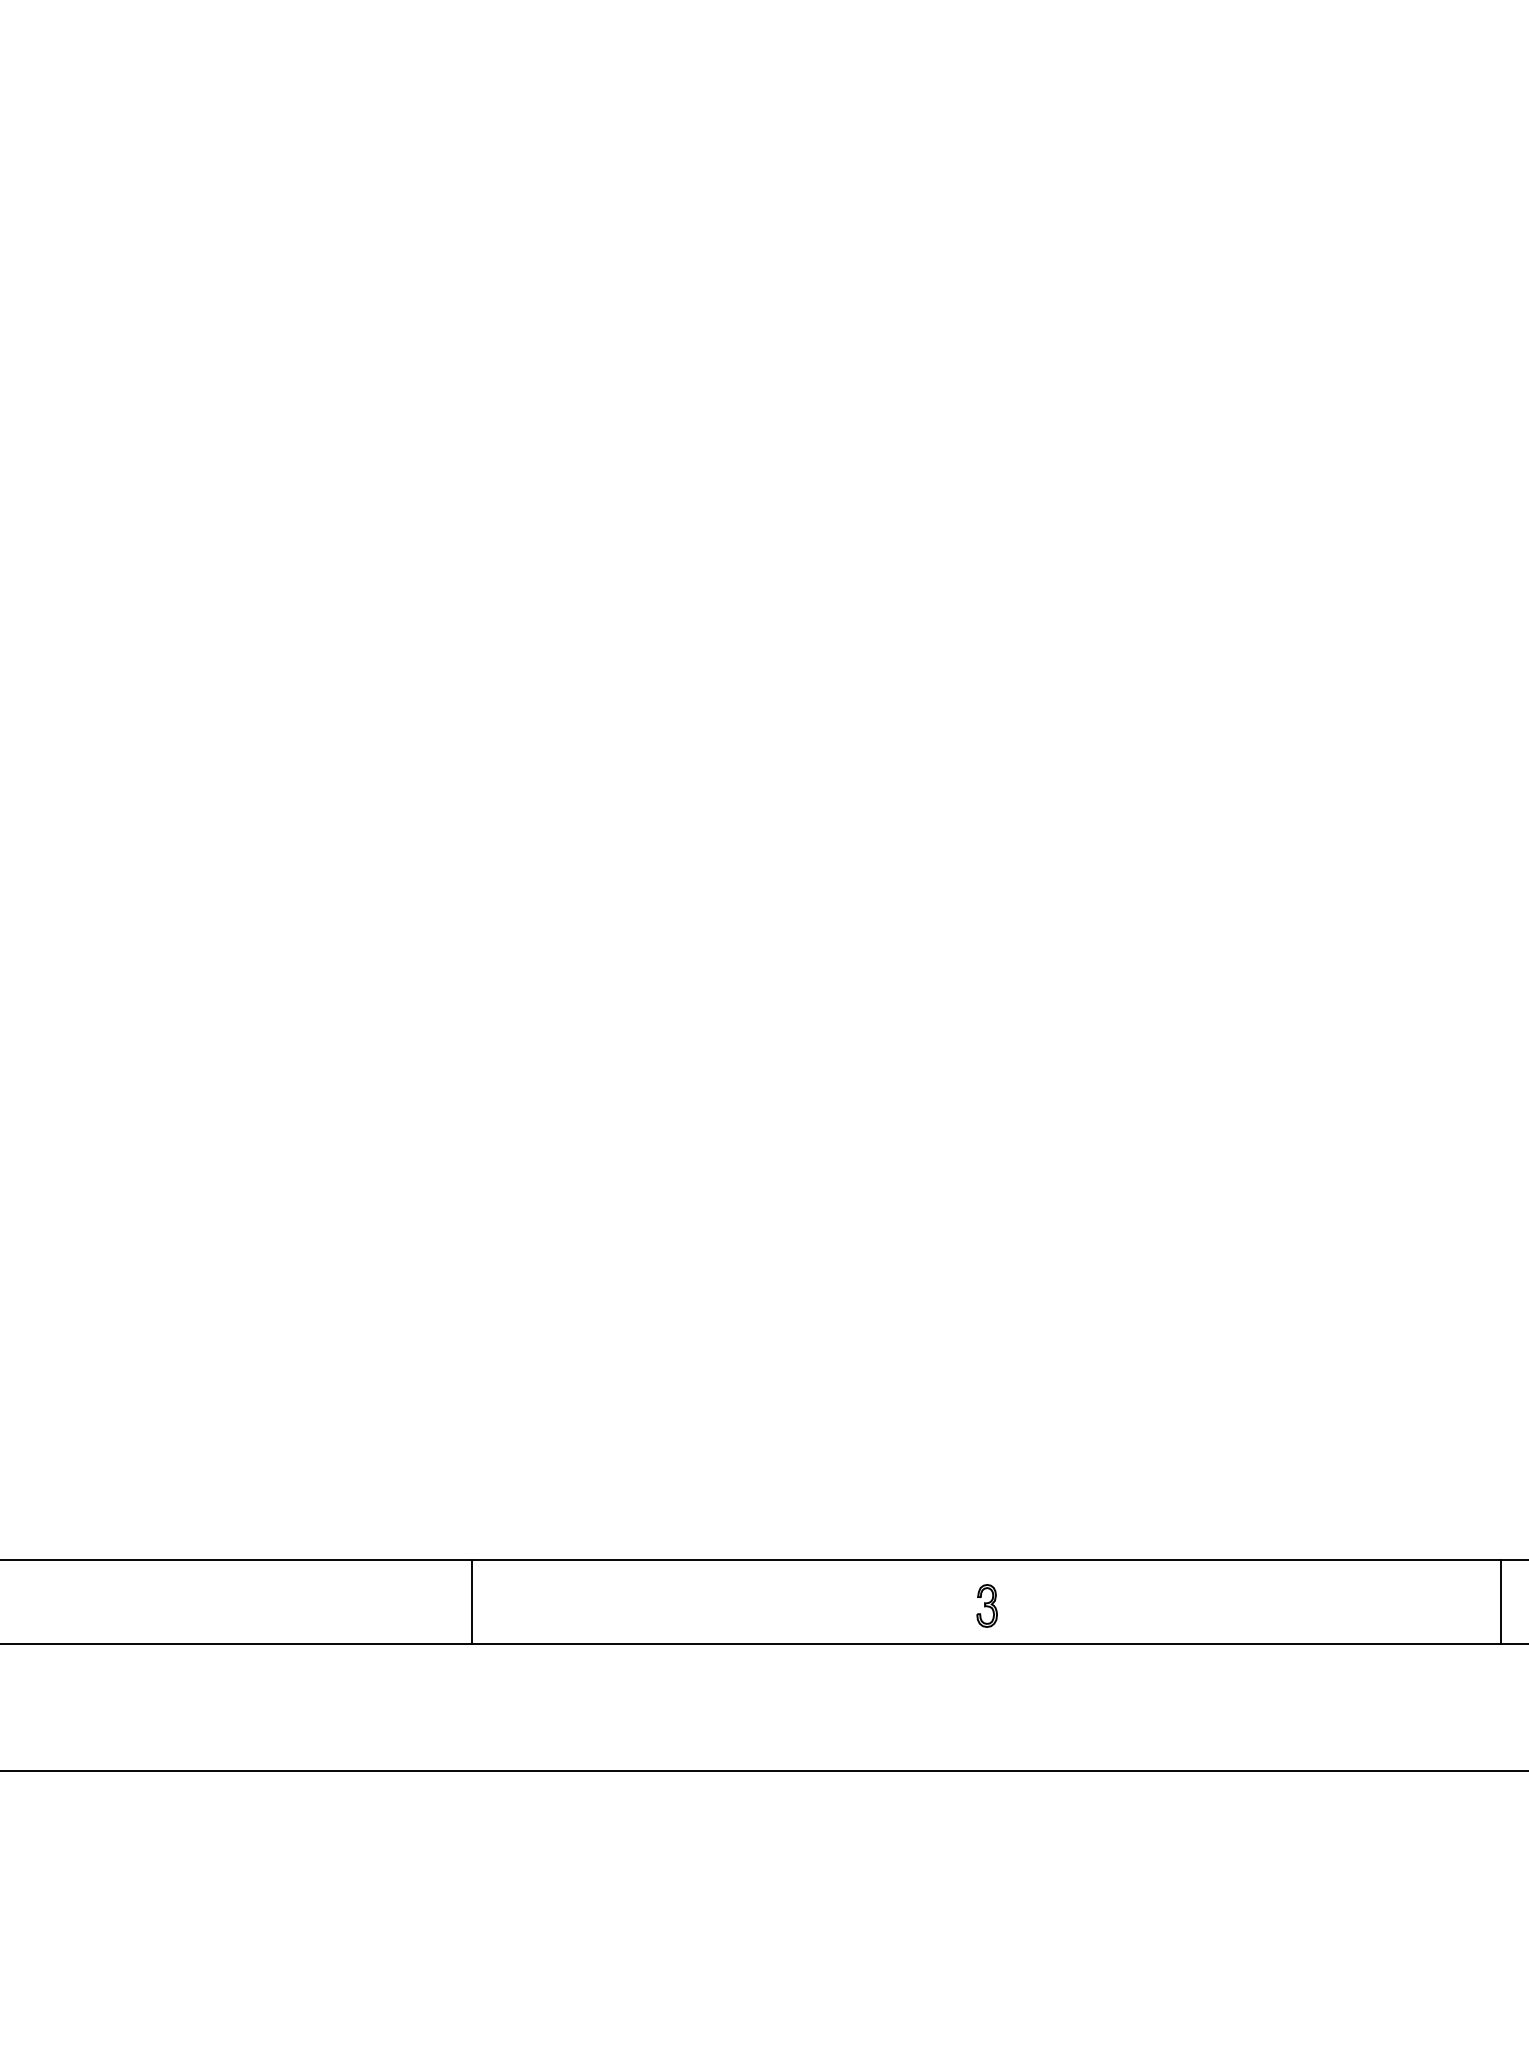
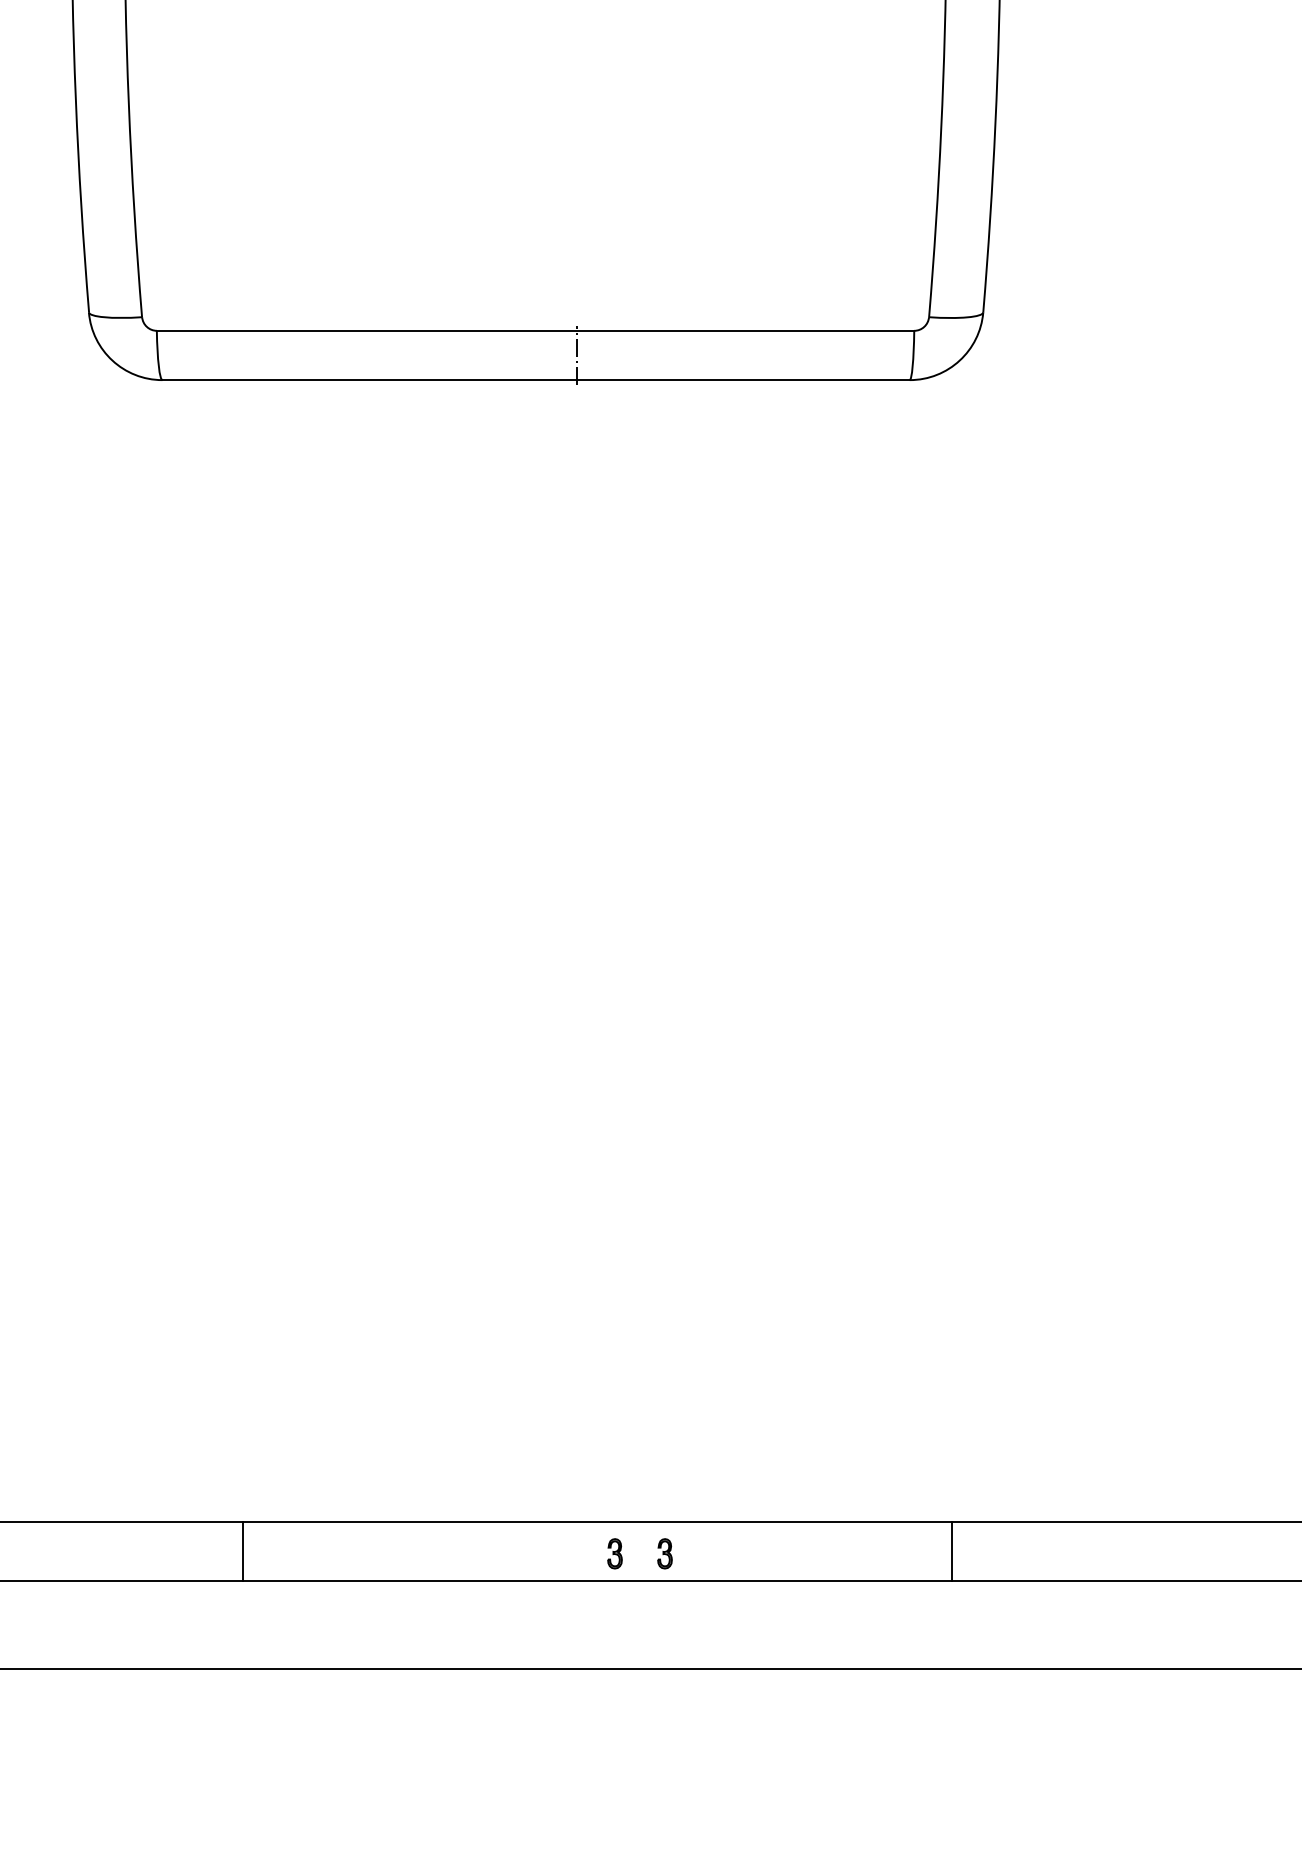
line: (471, 1601) -> (242, 1550), moved
line: (1501, 1601) -> (952, 1550), moved
part: (914, 1605) -> (614, 1553), added

